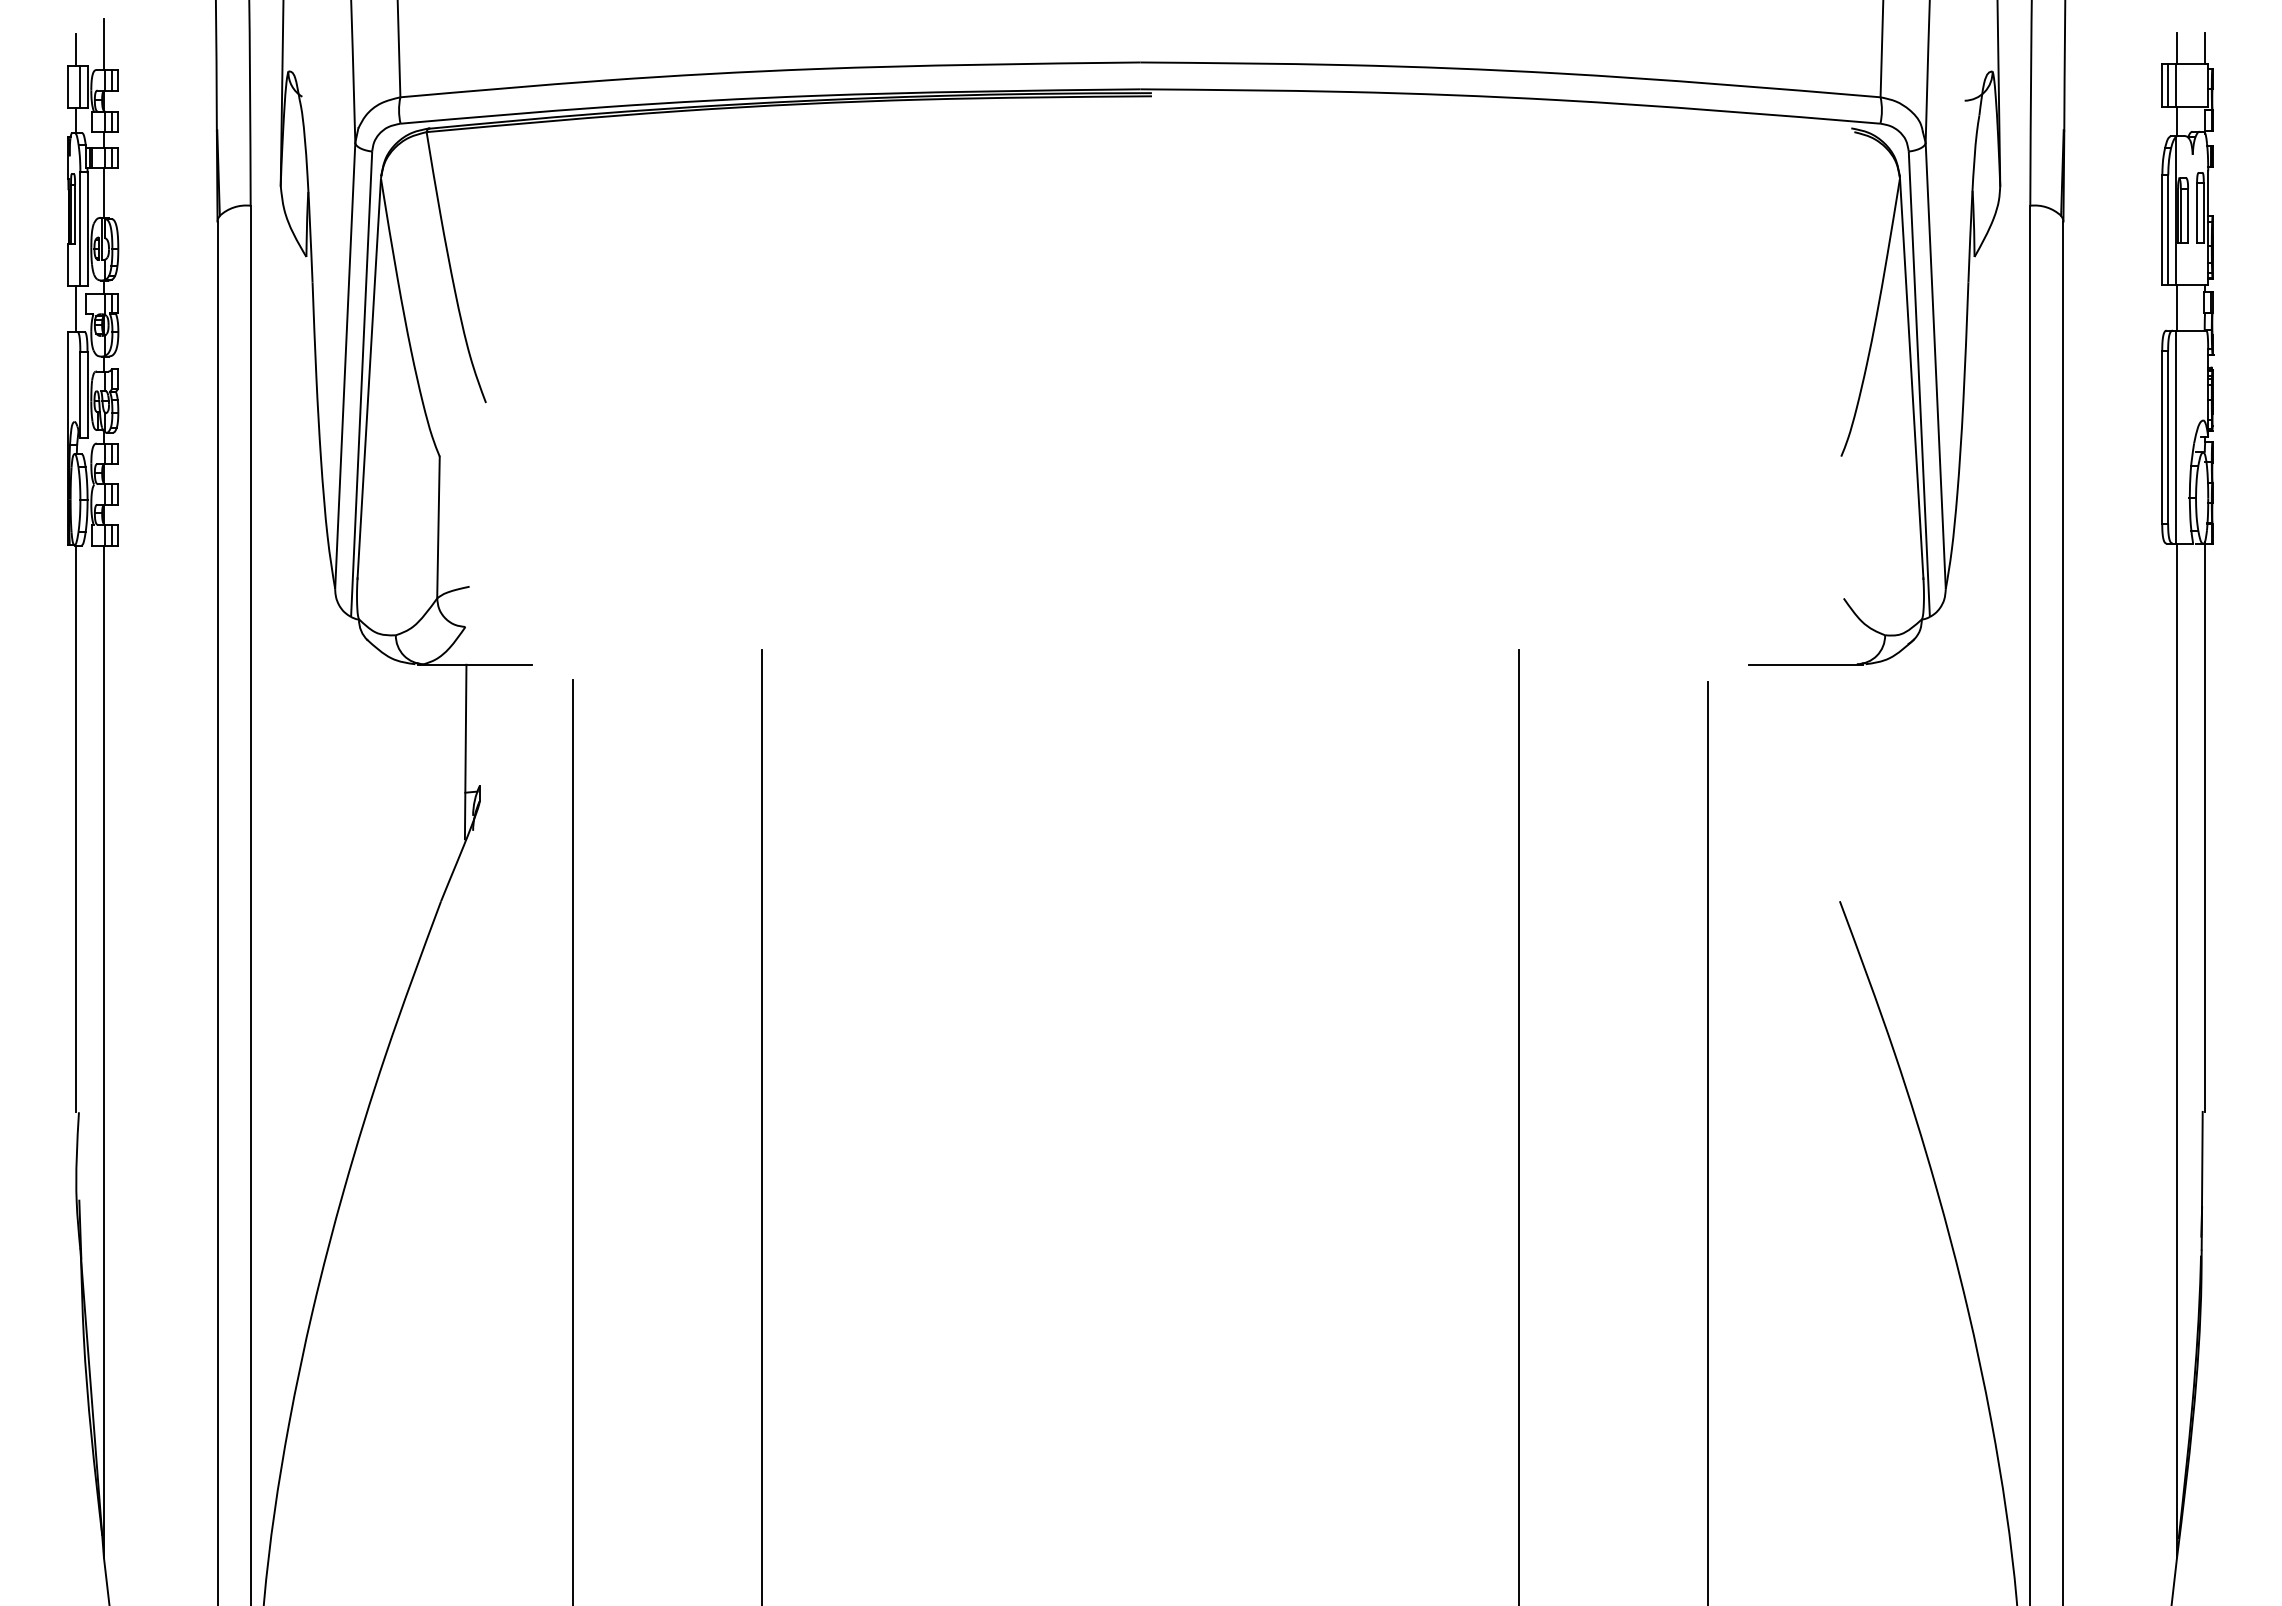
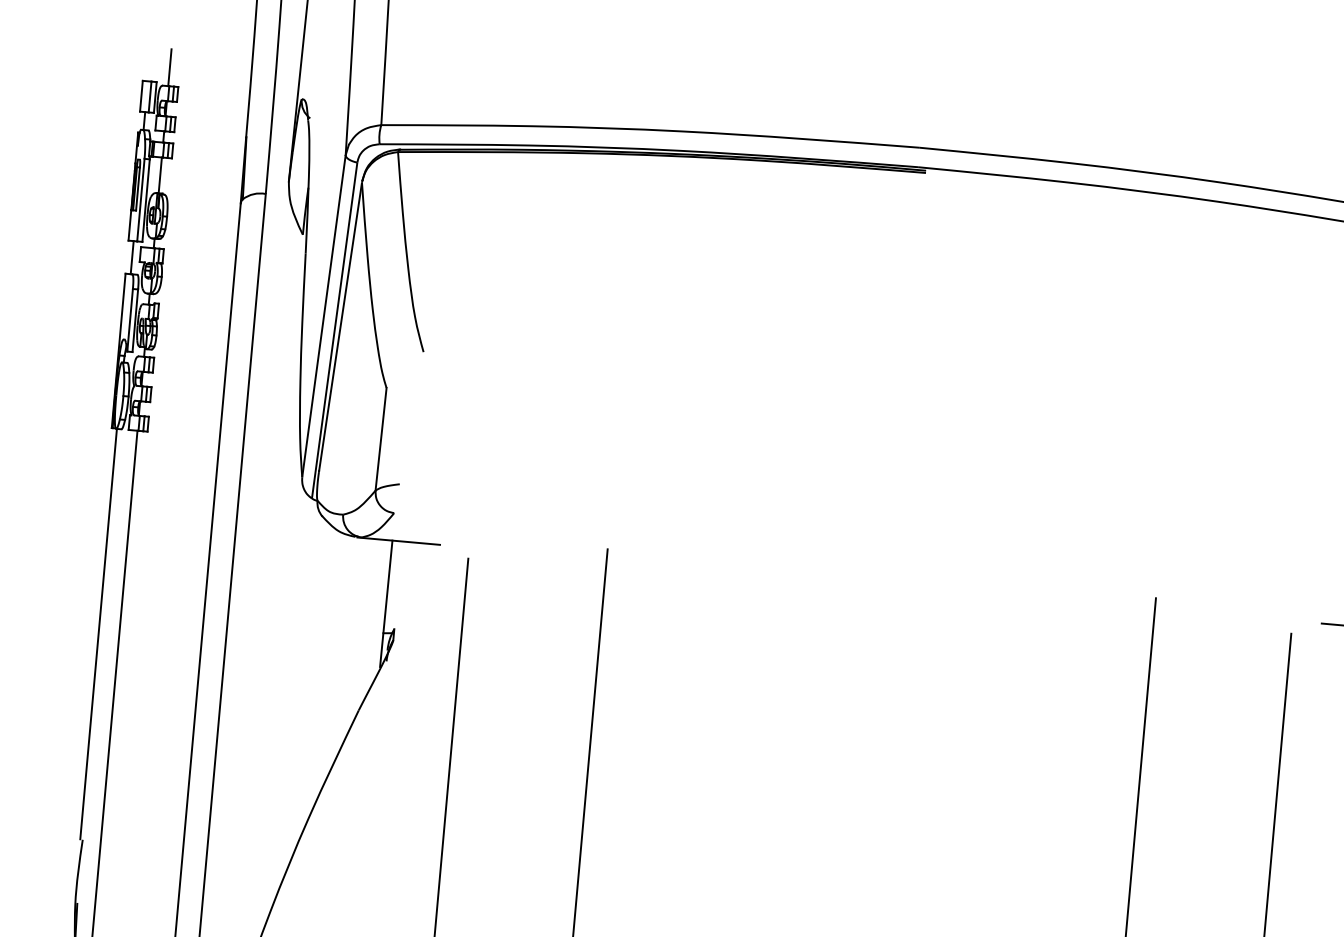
line: (75, 49) -> (148, 69), removed

